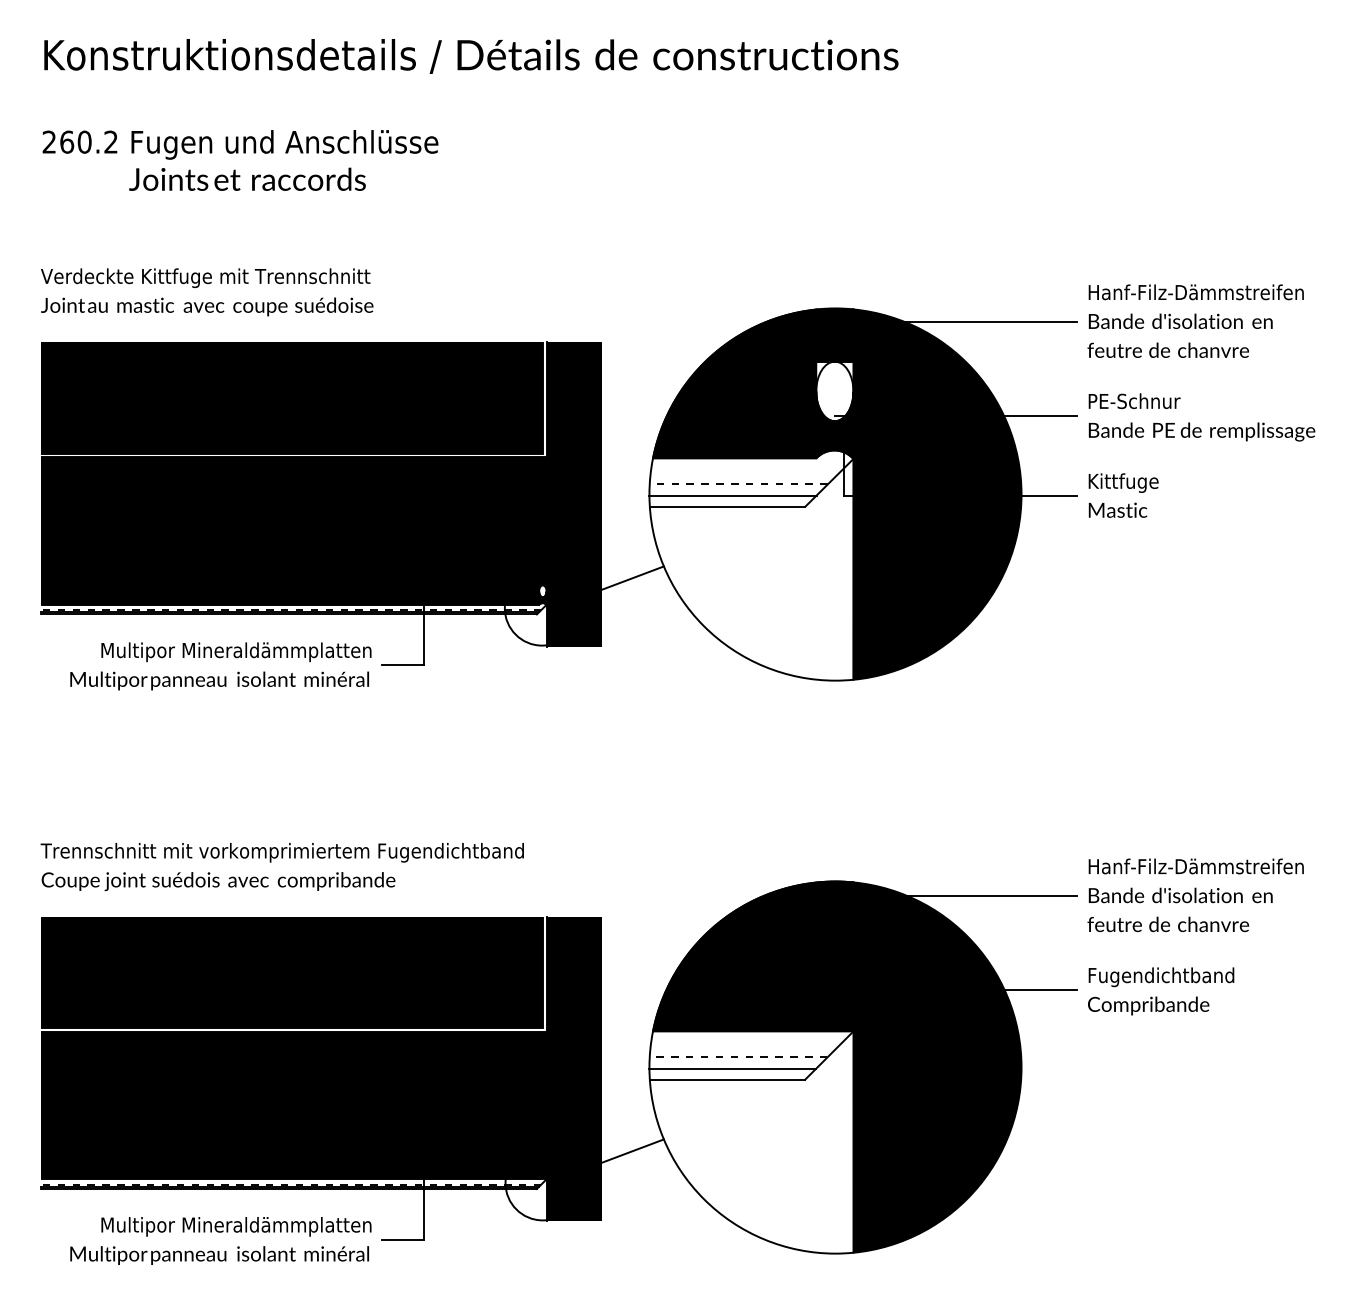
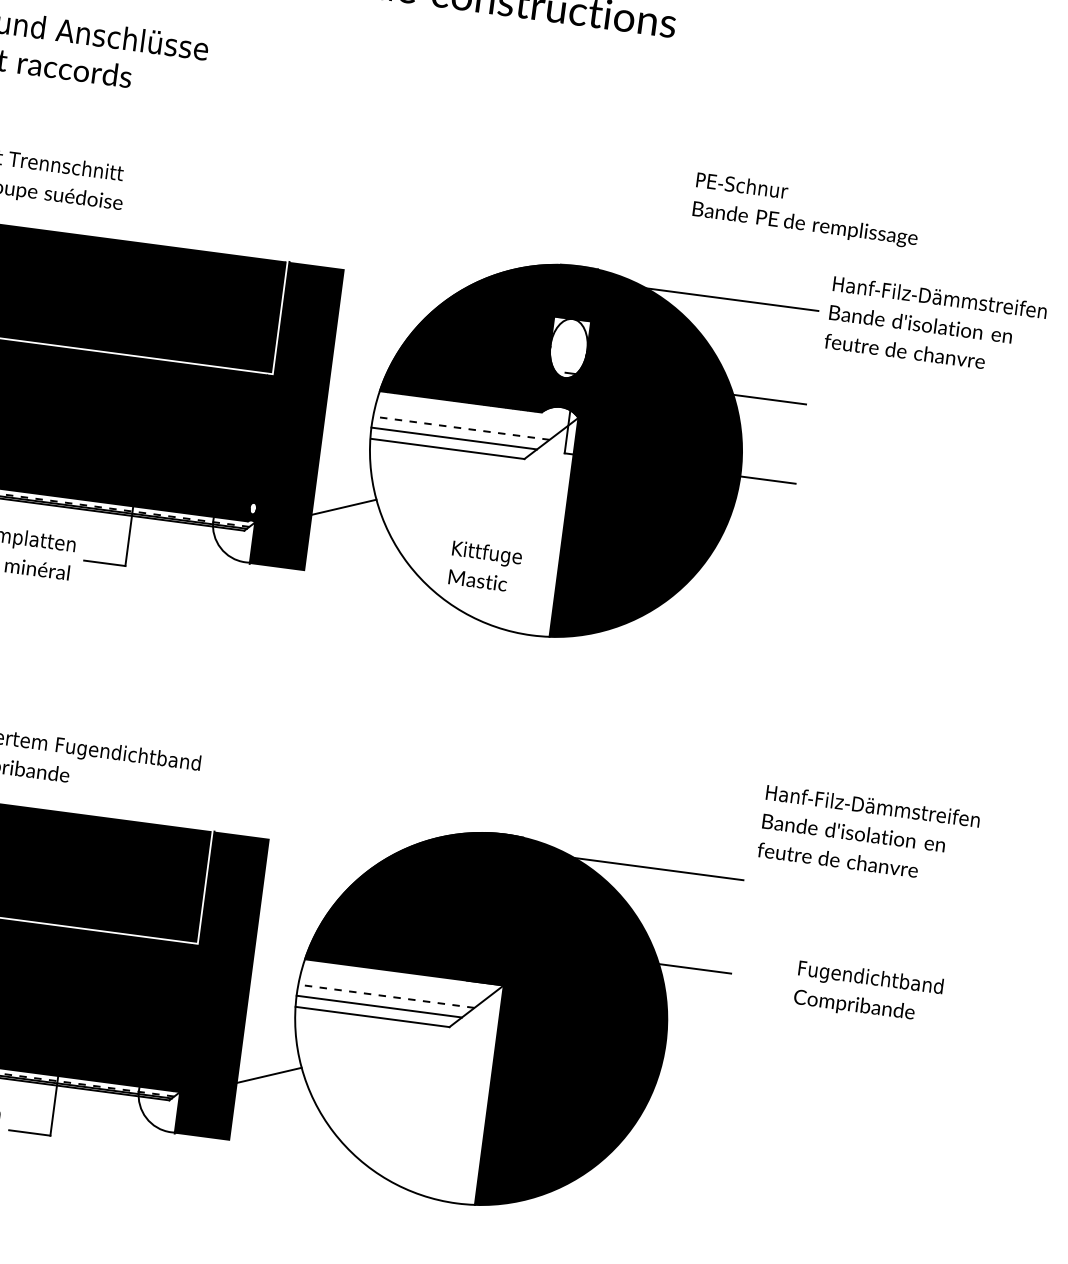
text: (1201, 417) -> (806, 210), moved
text: (1123, 495) -> (485, 566), moved
text: (1195, 895) -> (868, 834), moved
text: (1161, 991) -> (868, 993), moved

